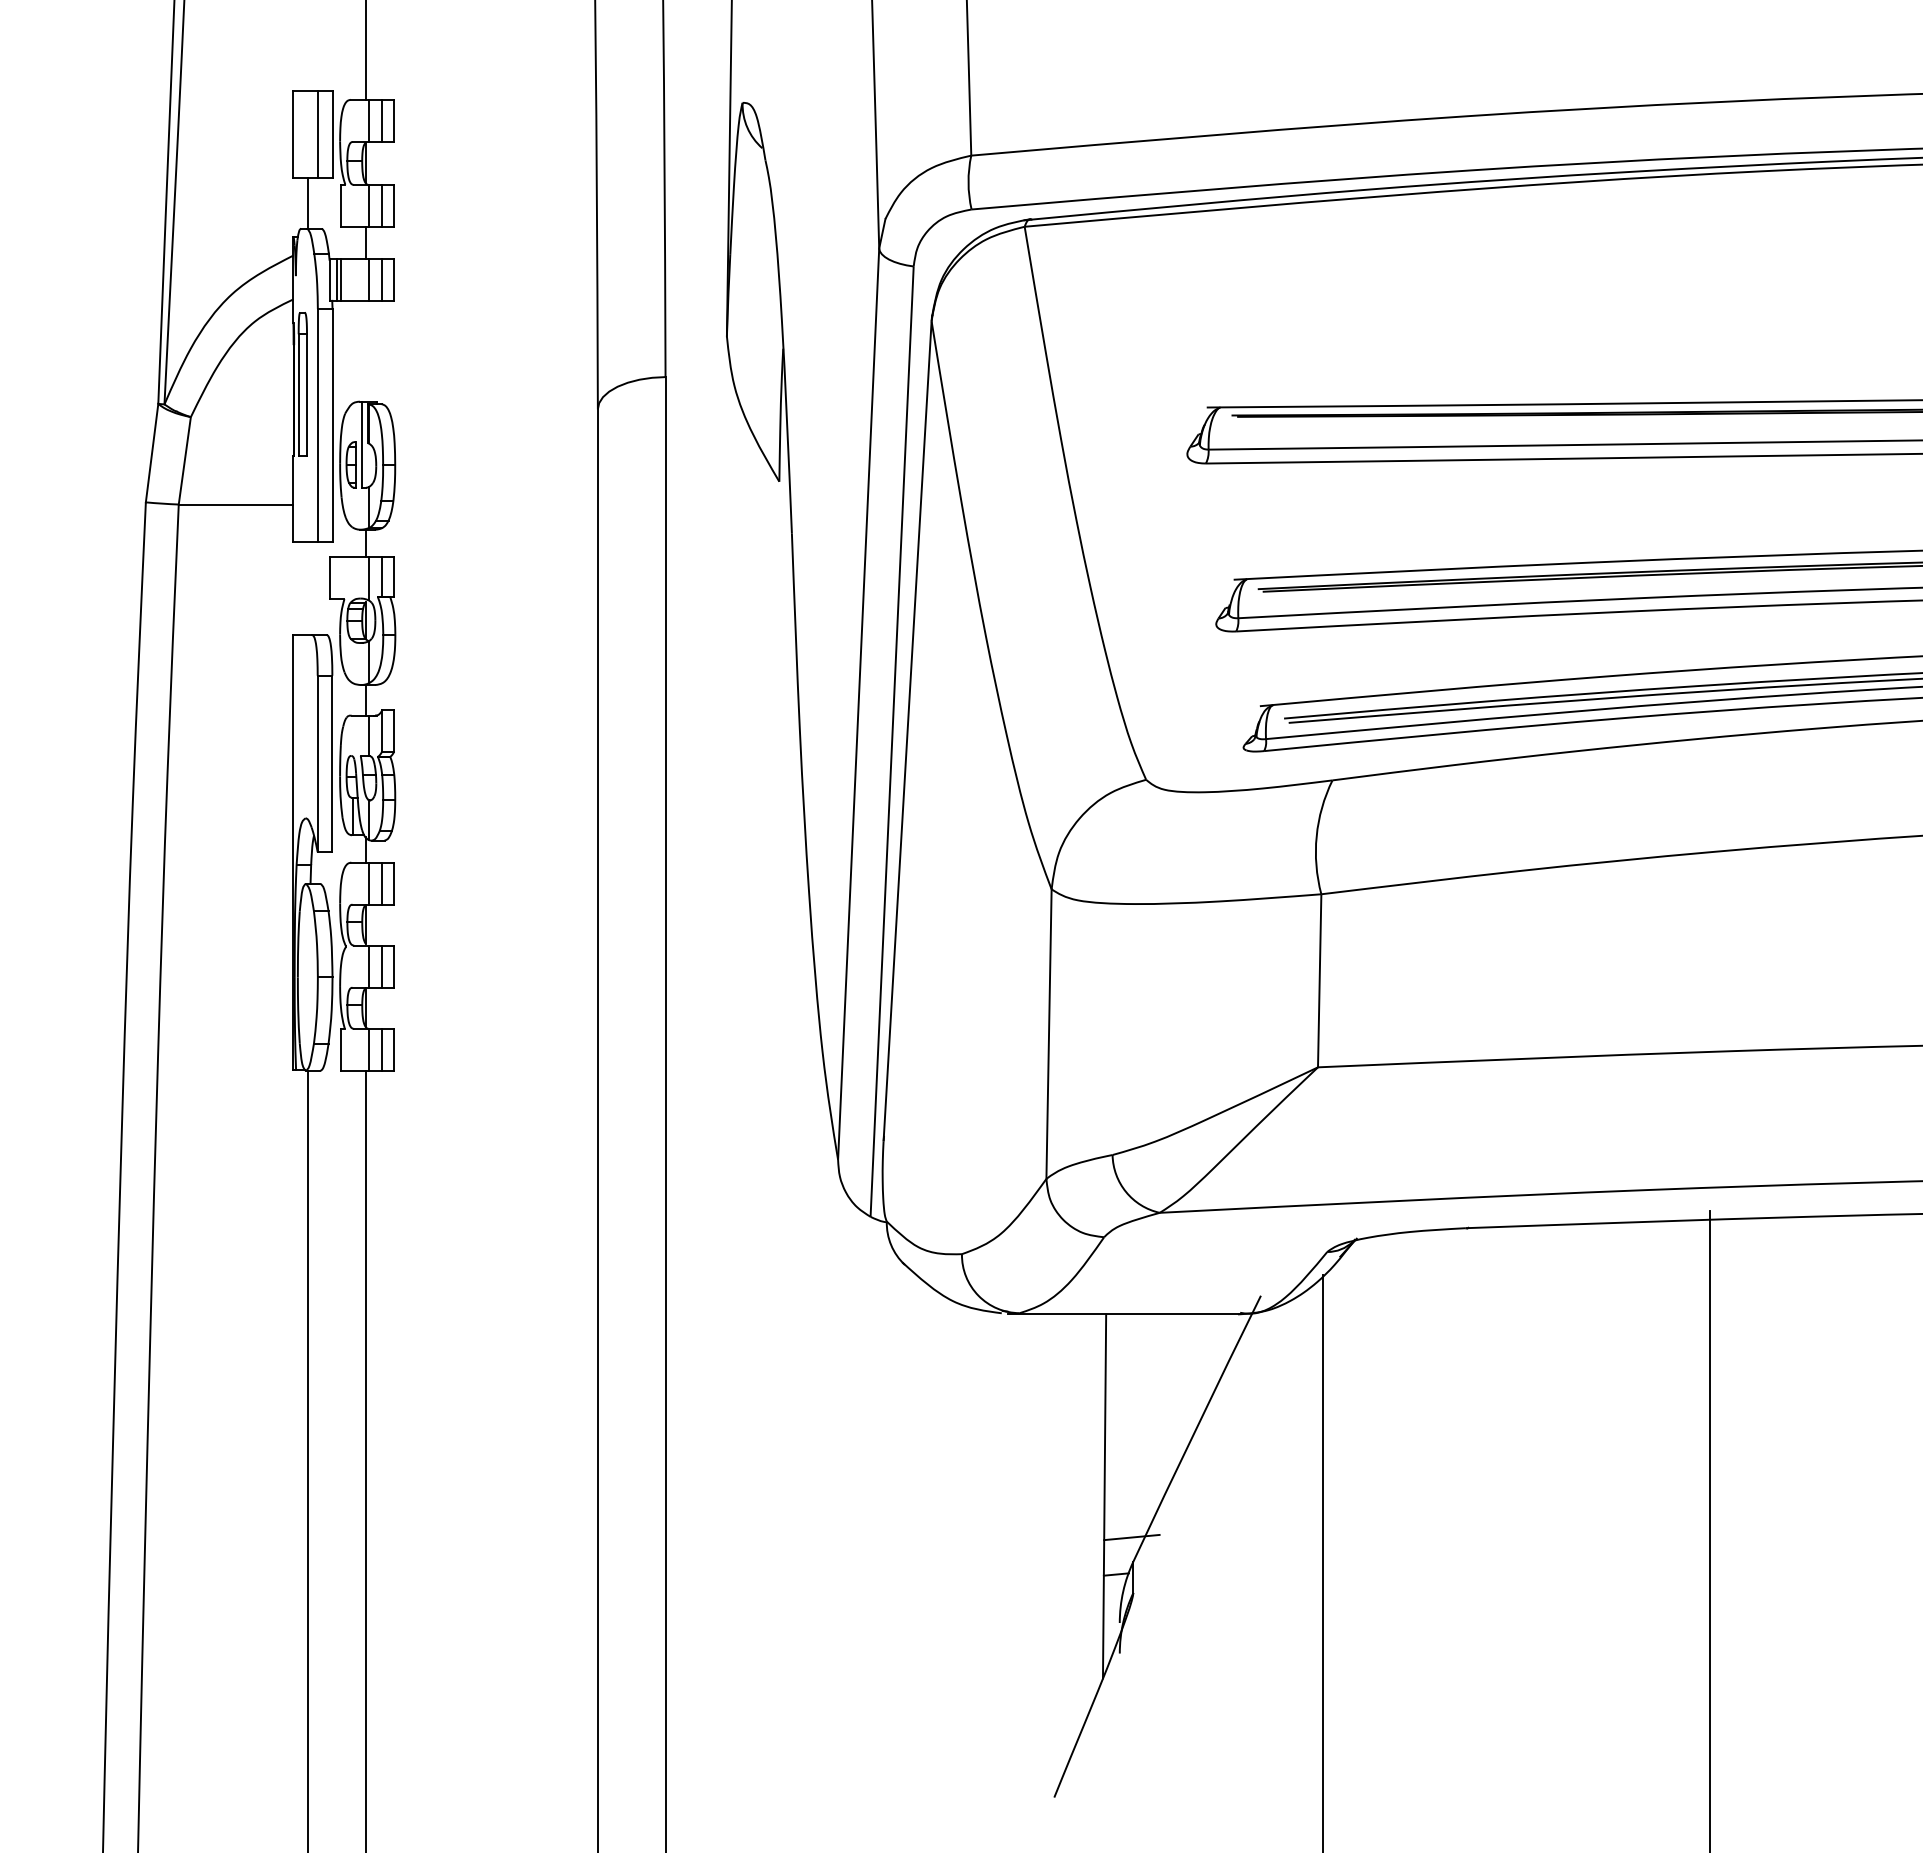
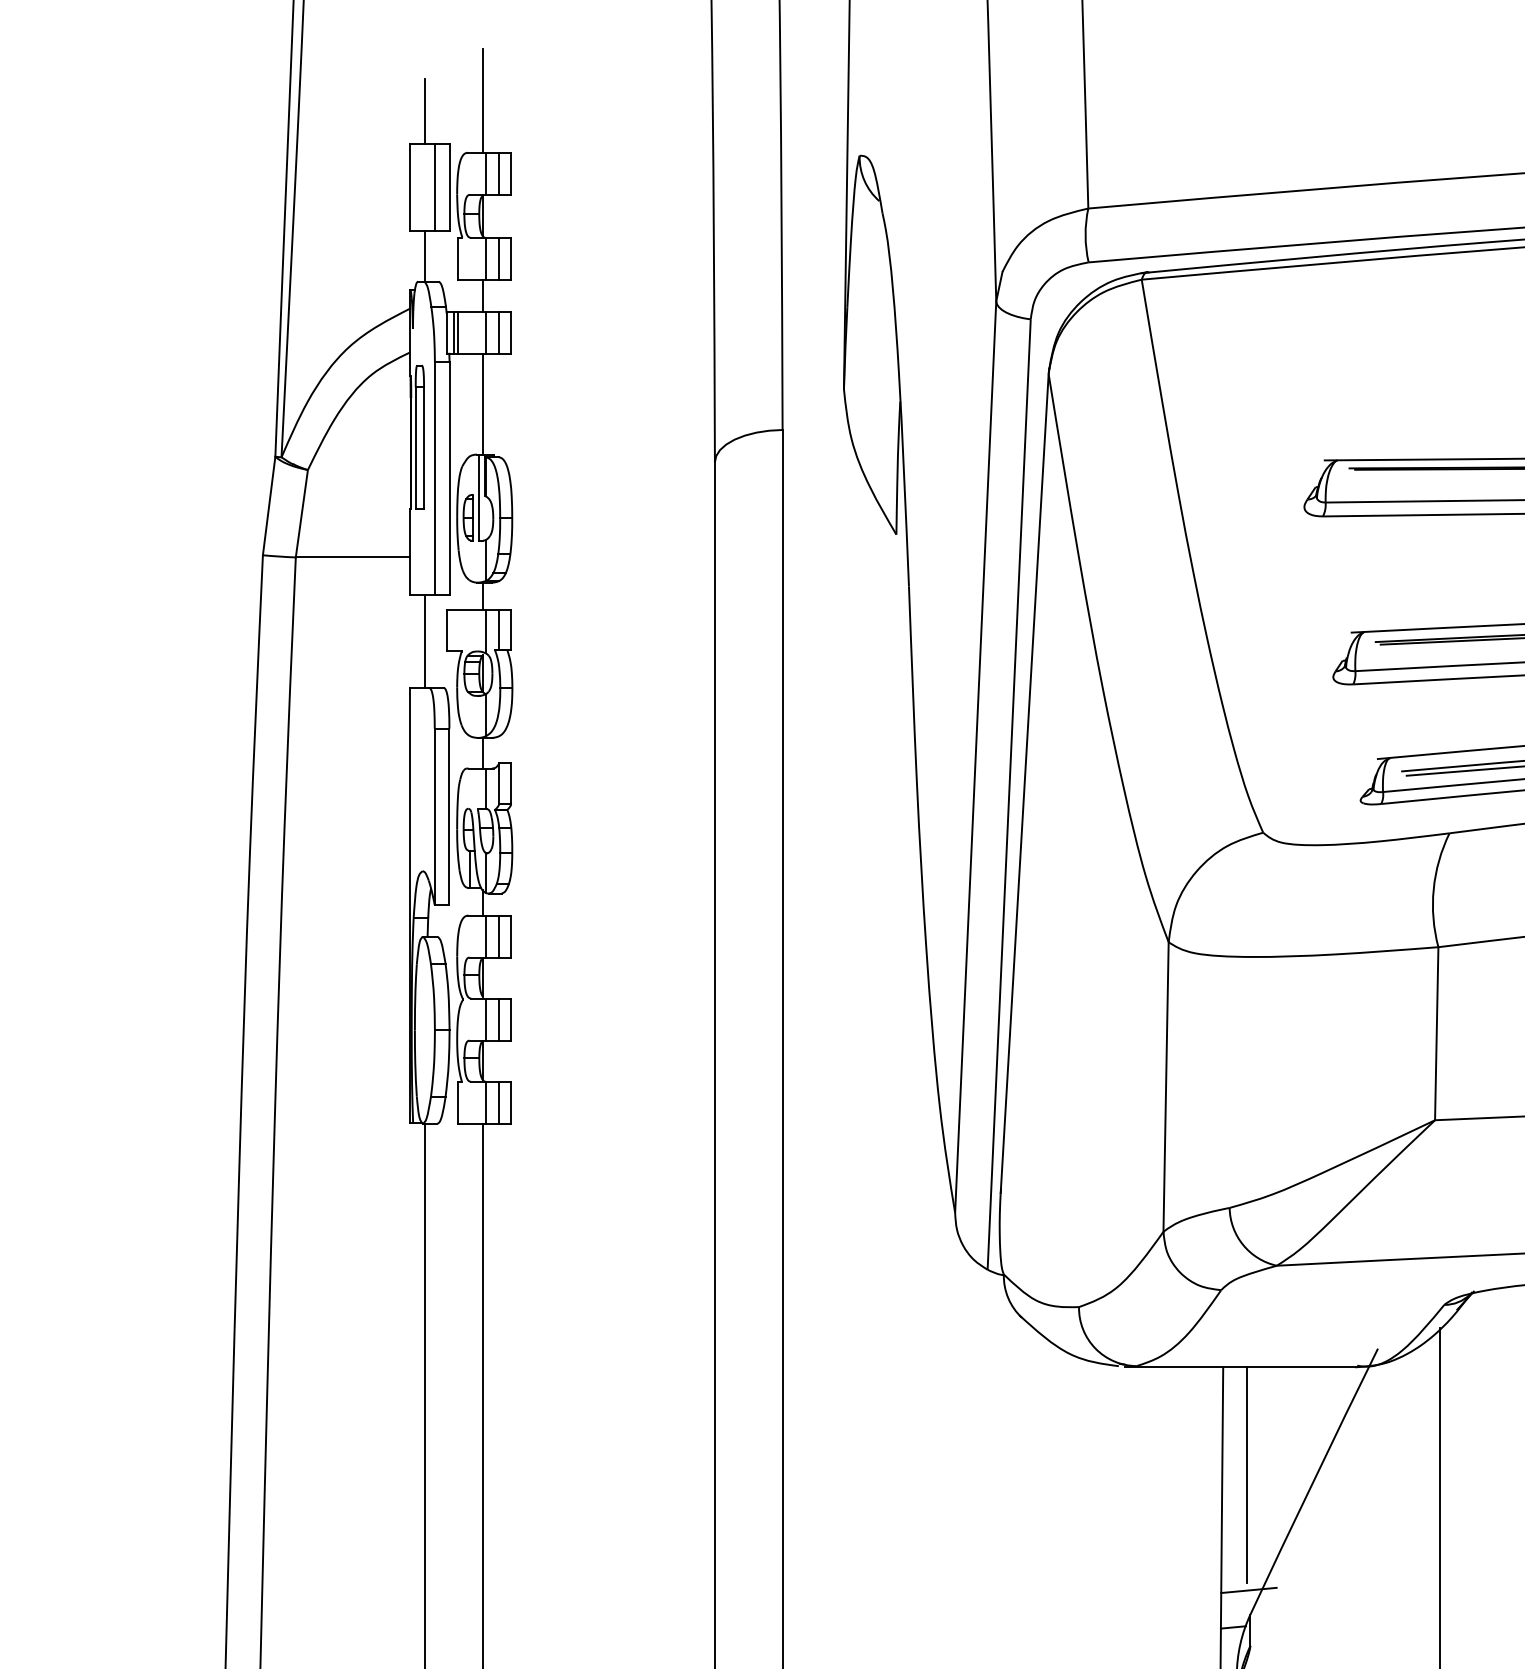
line: (307, 58) -> (424, 111), added
line: (365, 350) -> (482, 403), added
line: (307, 587) -> (424, 640), added
line: (1130, 1421) -> (1247, 1474), added

